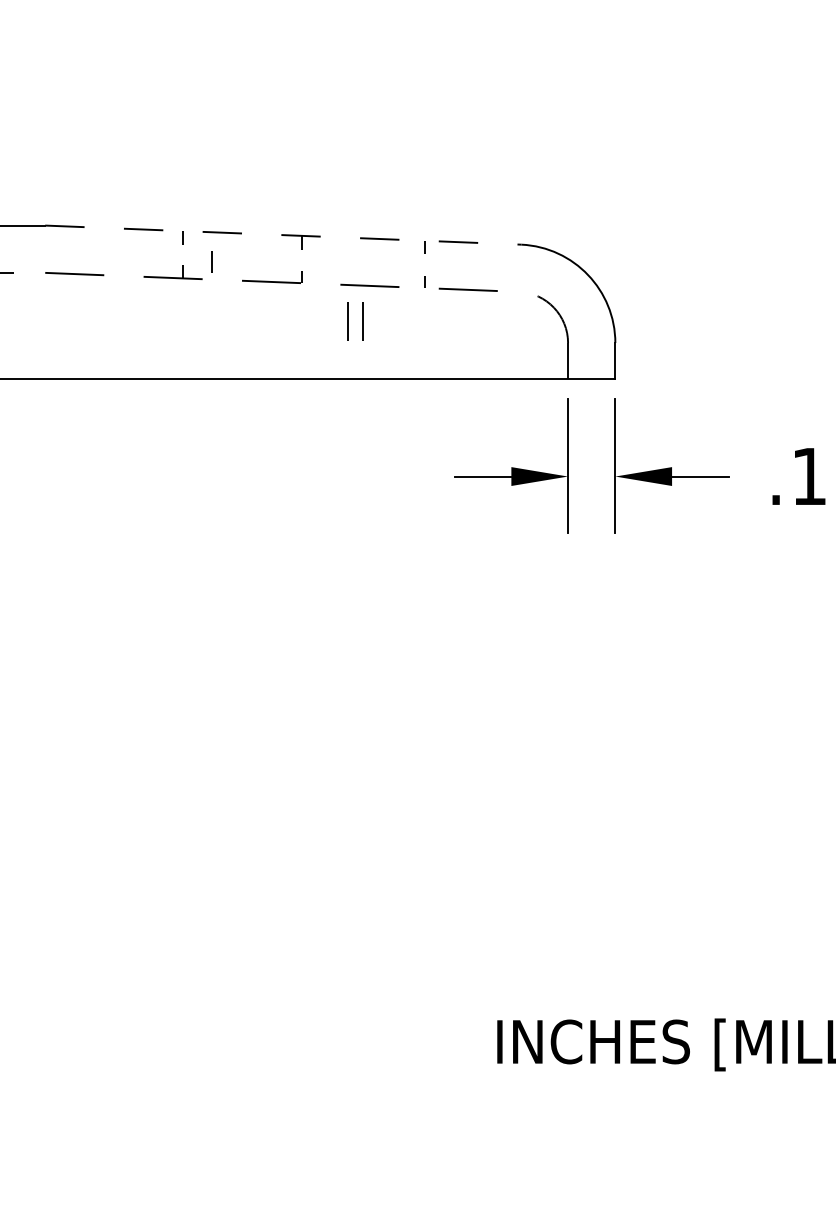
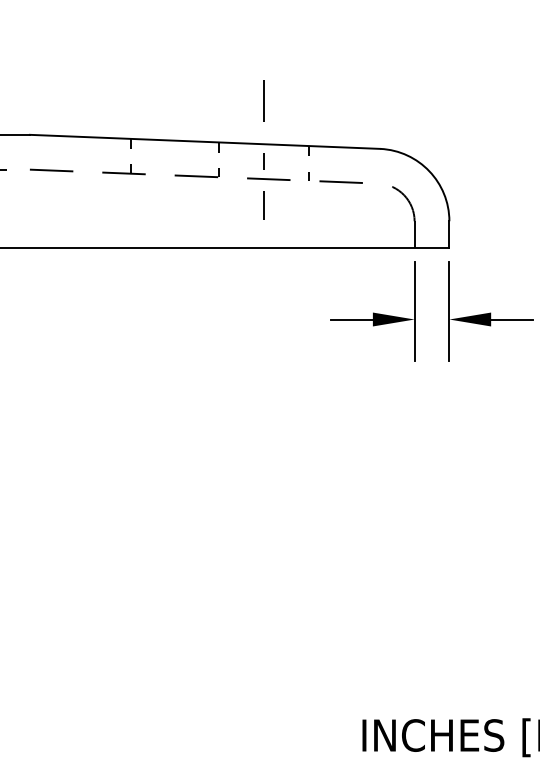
line: (362, 179) -> (263, 100), added
line: (283, 235) -> (205, 142), dashed -> solid
line: (211, 261) -> (263, 161), moved
line: (347, 321) -> (252, 205), removed

